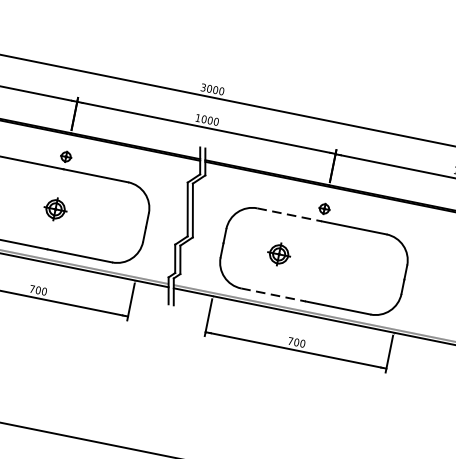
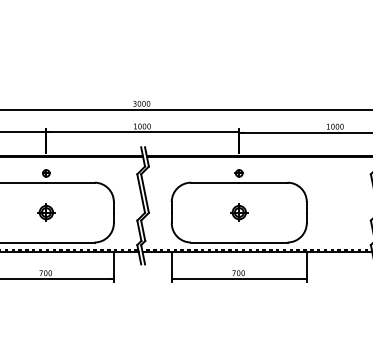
line: (290, 214) -> (215, 182), dashed -> solid
part: (279, 254) -> (239, 212), moved
line: (274, 295) -> (215, 242), dashed -> solid

